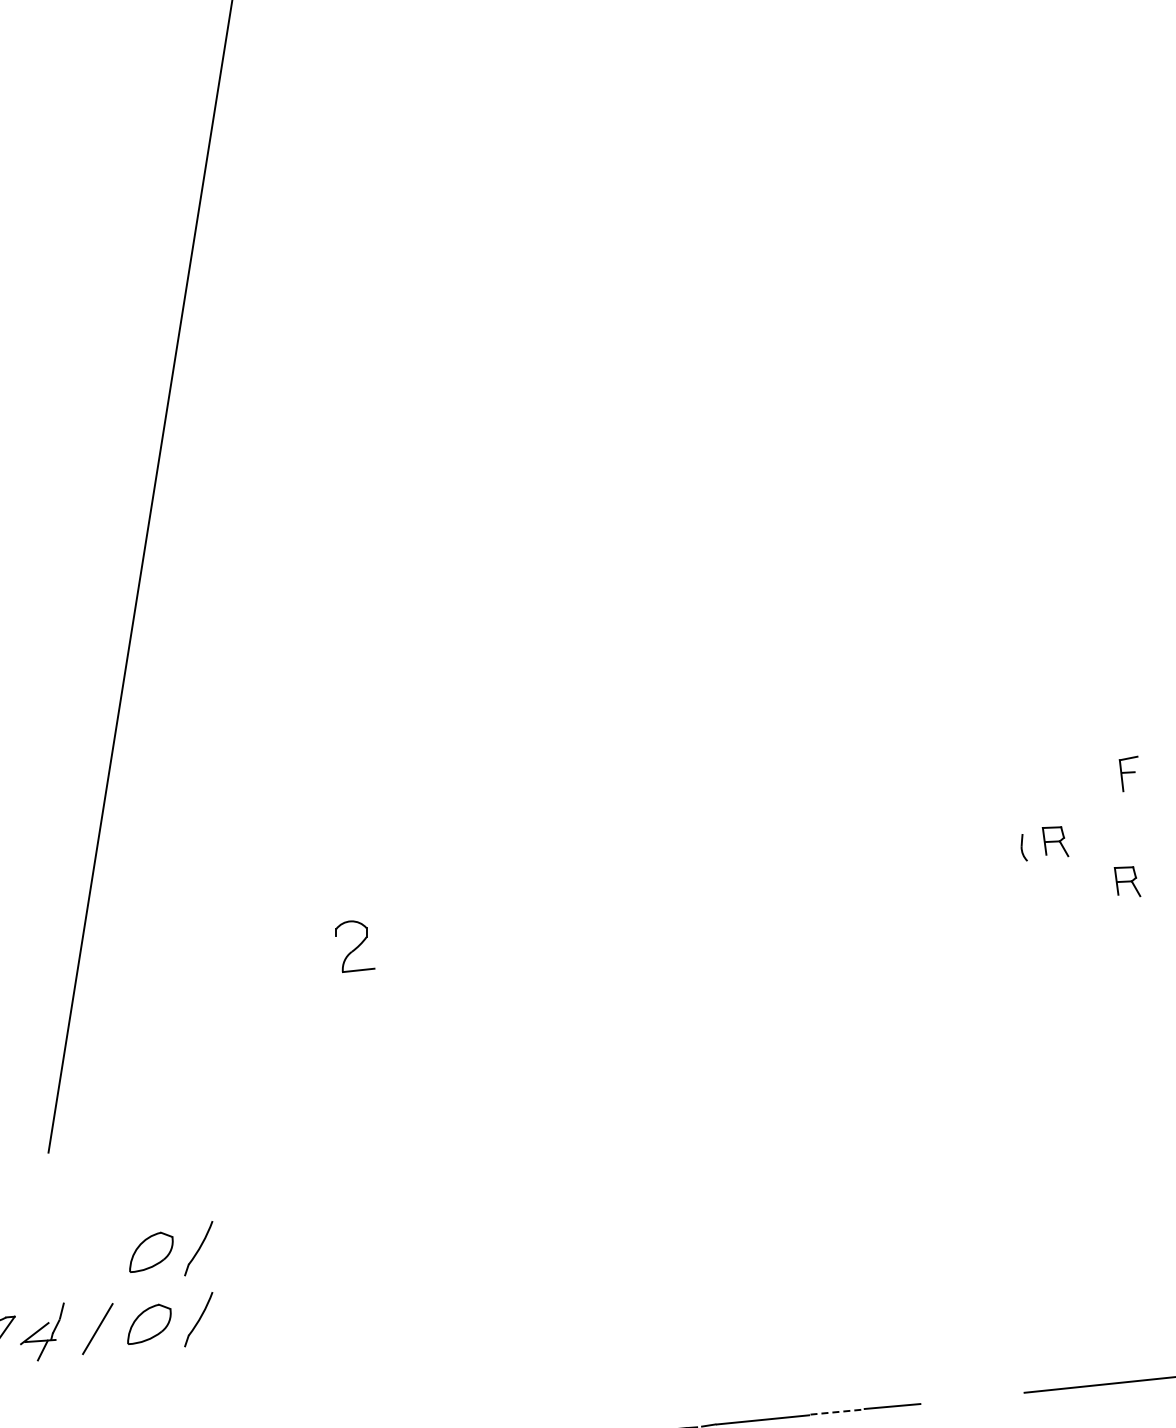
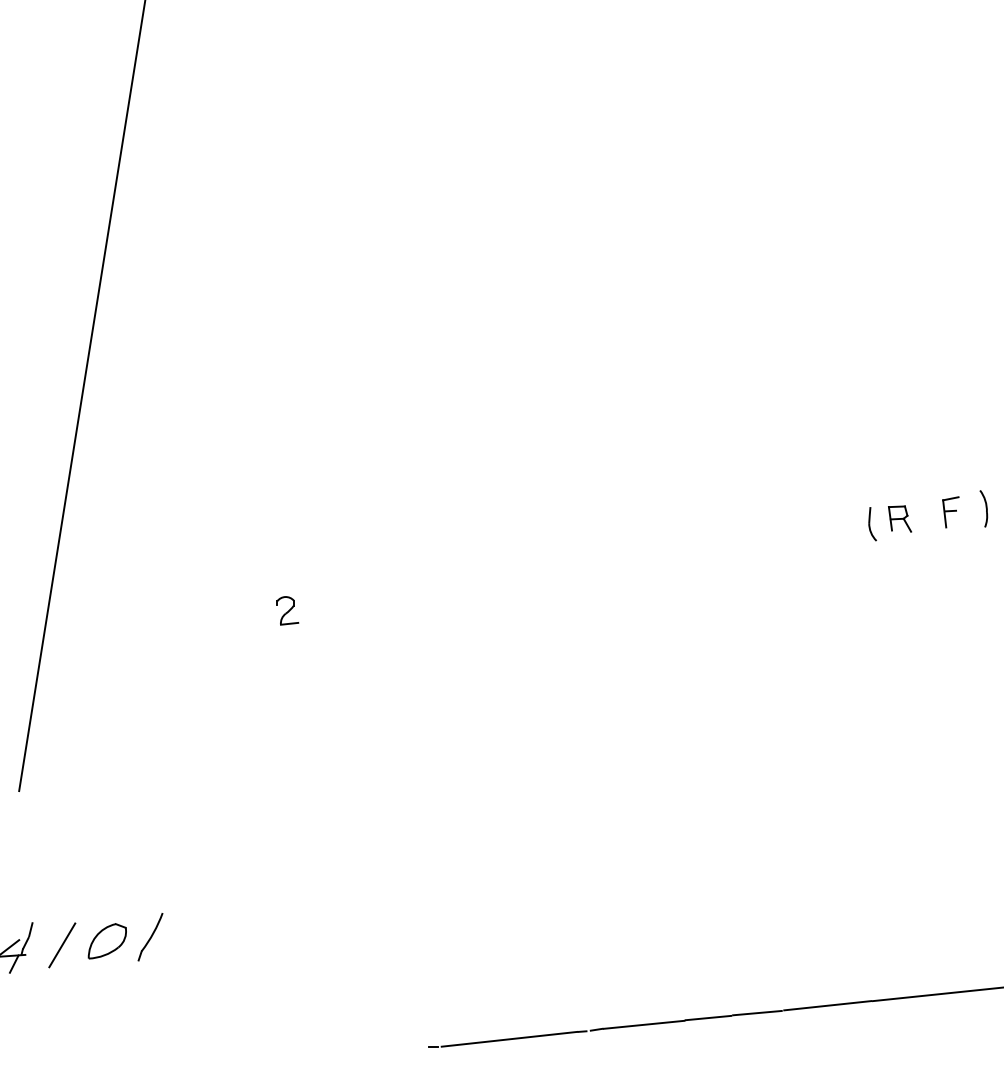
part: (1128, 773) -> (950, 511), moved
part: (1151, 829) -> (983, 508), added
part: (1024, 847) -> (872, 524), size x1.43
part: (1127, 881) -> (962, 553), removed
part: (355, 946) -> (287, 610), size x0.62
part: (198, 1248) -> (150, 874), removed
part: (151, 1251) -> (109, 877), removed
line: (972, 1397) -> (827, 1005), added
line: (837, 1412) -> (709, 1018), dashed -> solid

